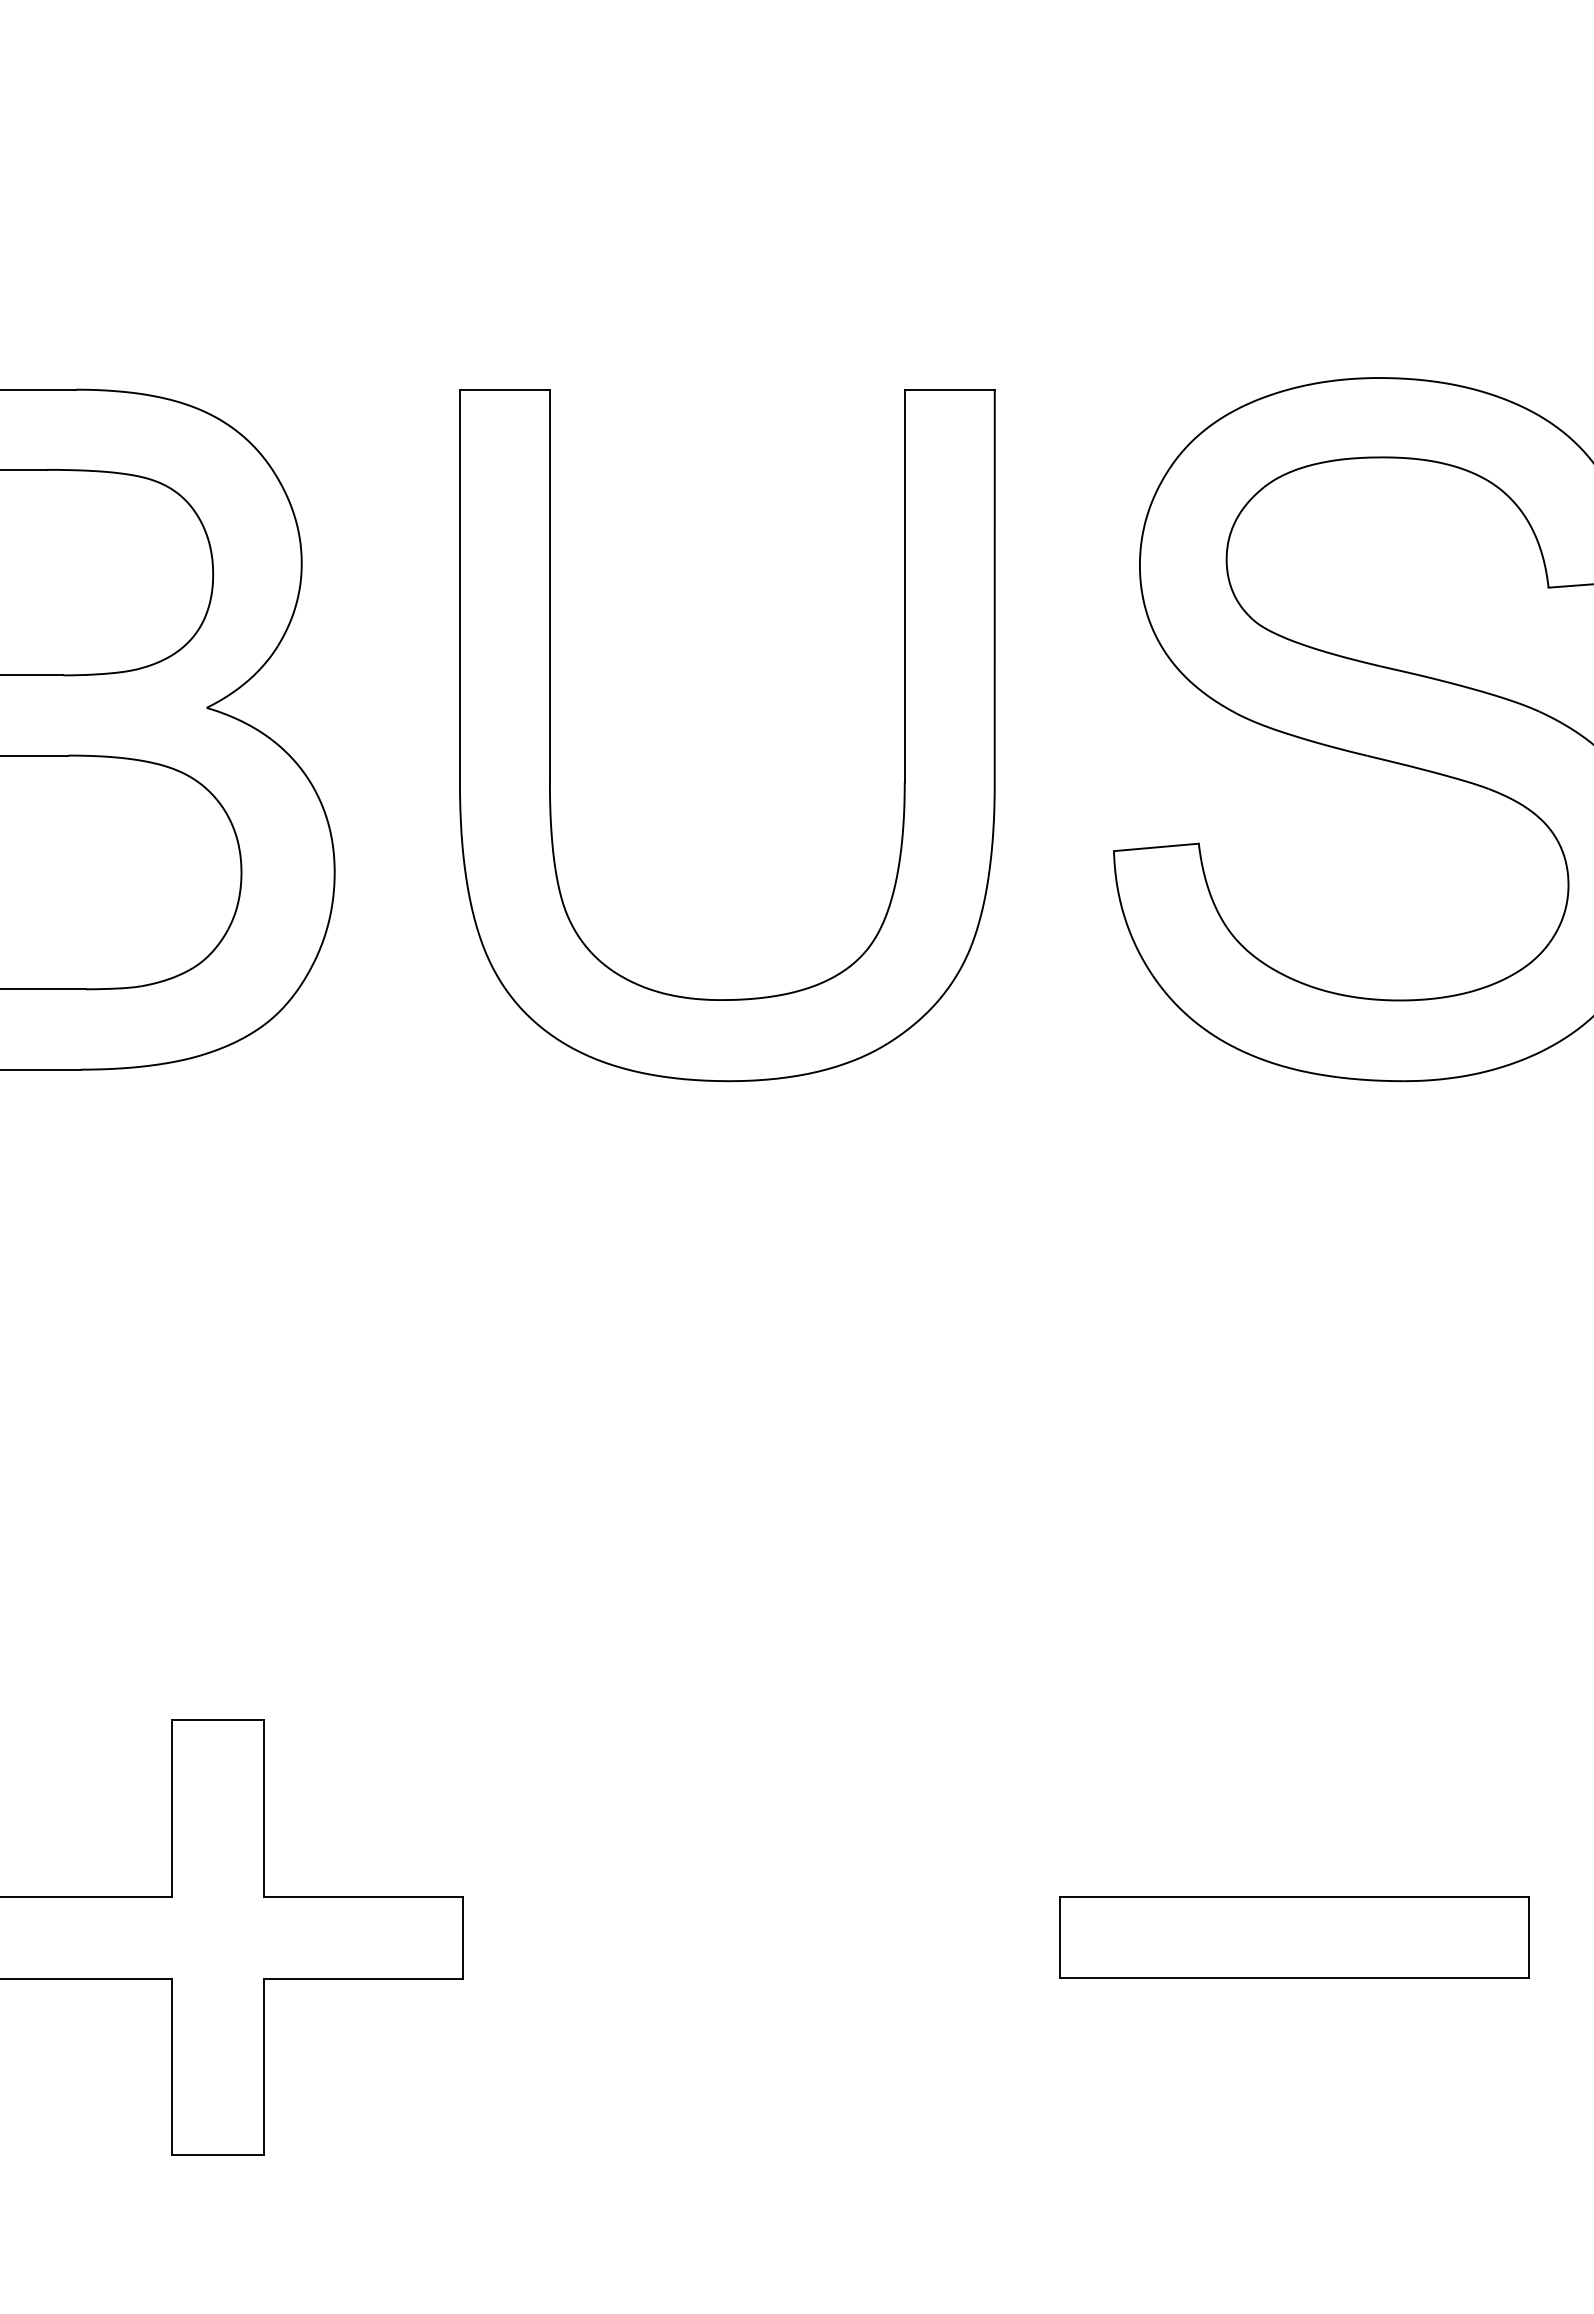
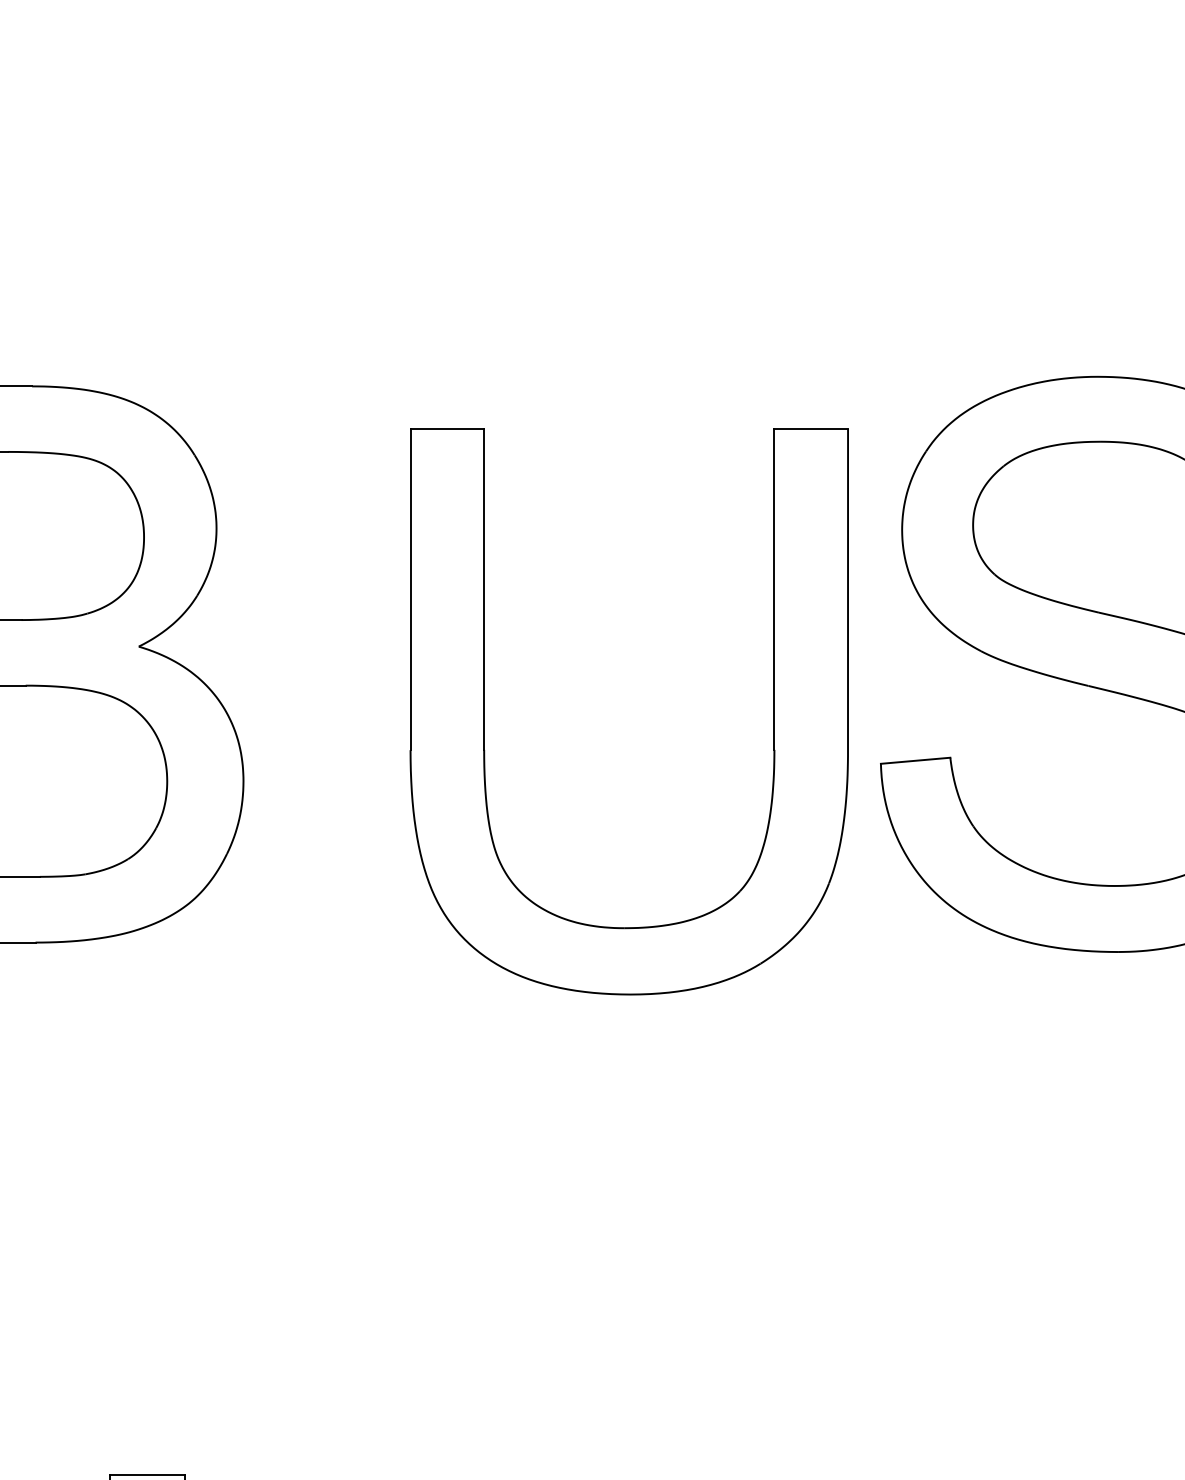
part: (550, 735) -> (484, 711), moved

